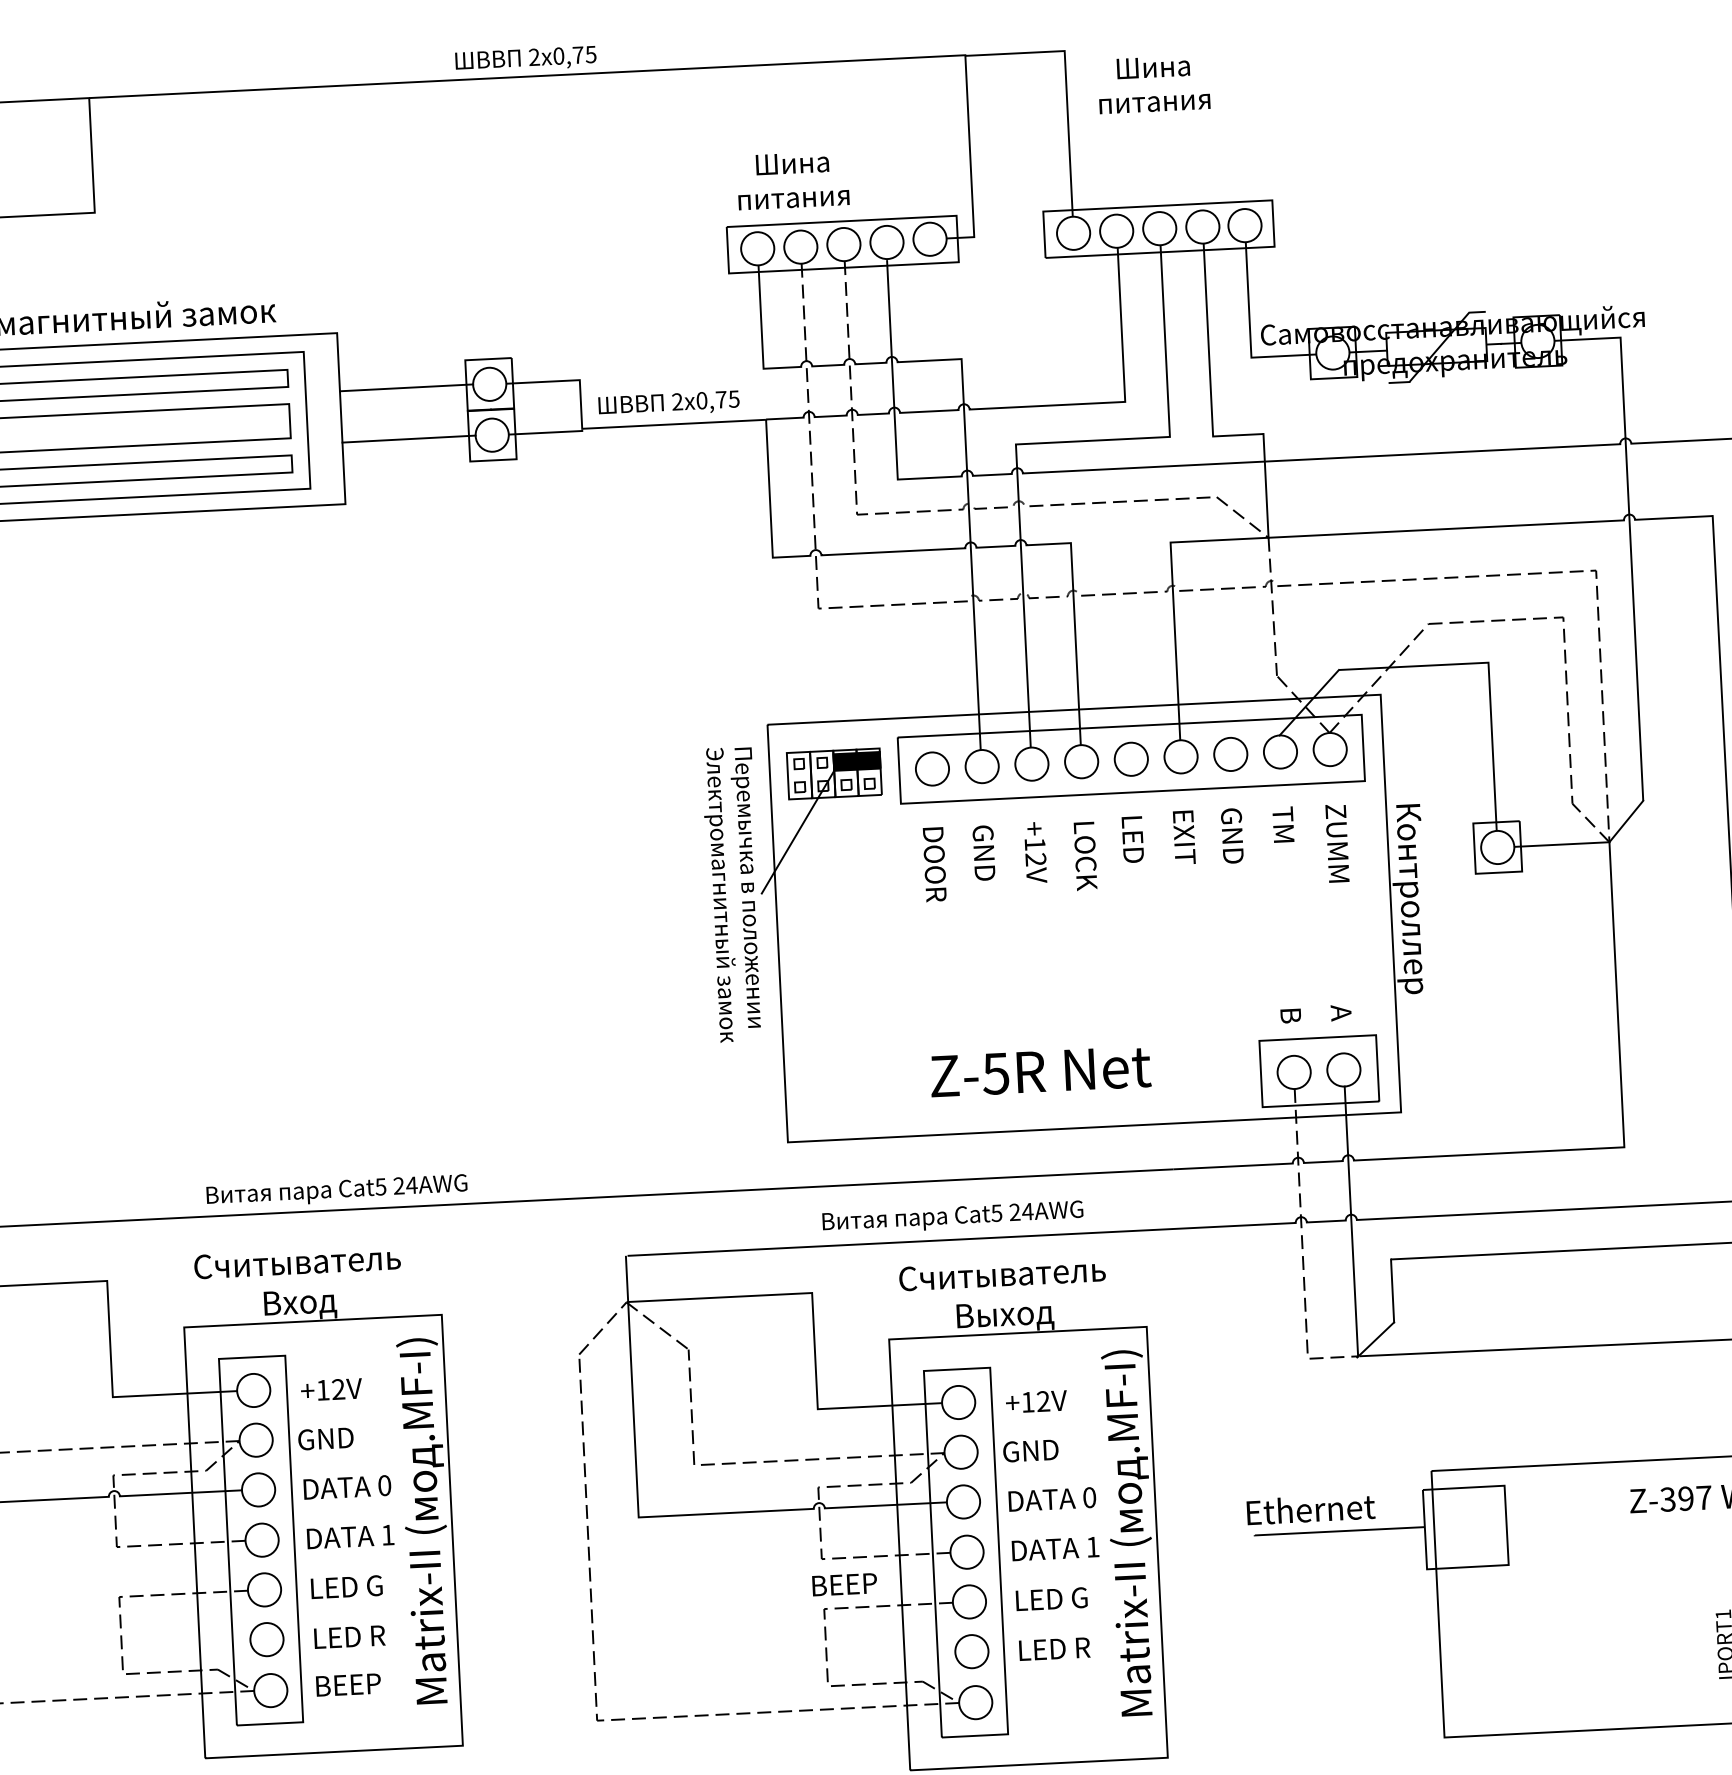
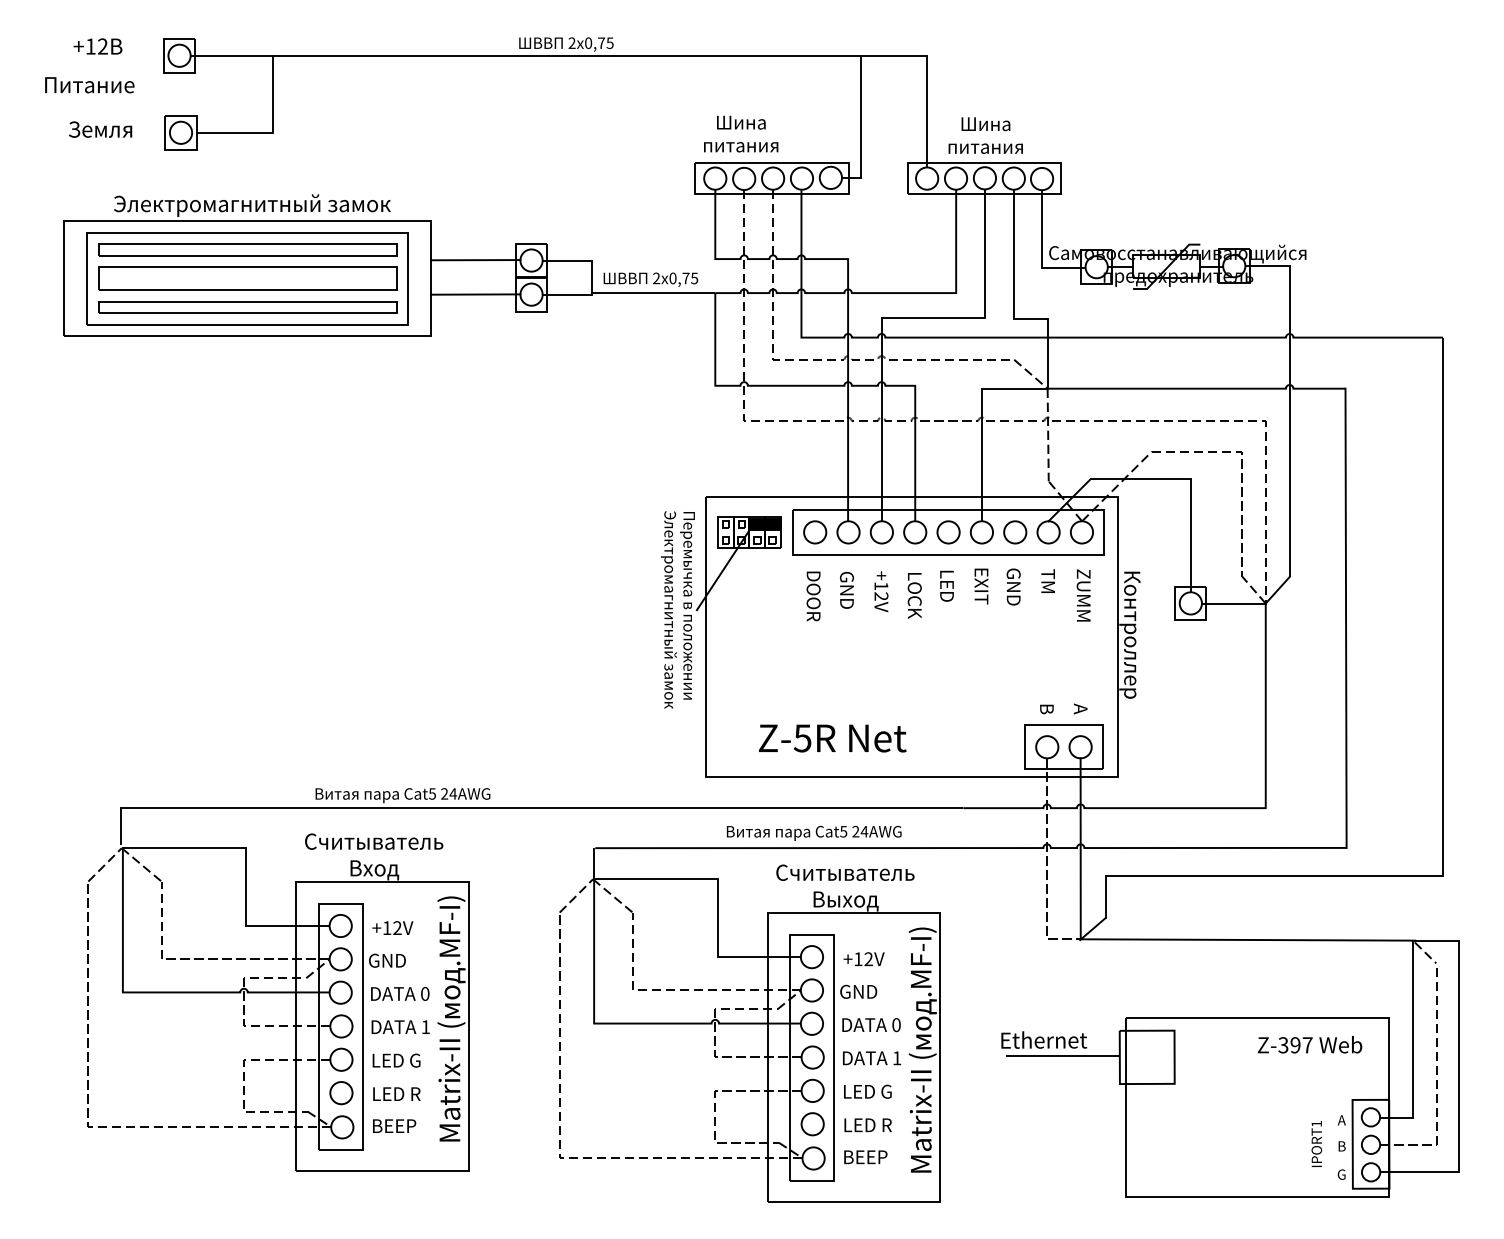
text: (1153, 84) -> (985, 135), moved
text: (1040, 1071) -> (832, 738), moved
text: (844, 1585) -> (865, 1157), moved

